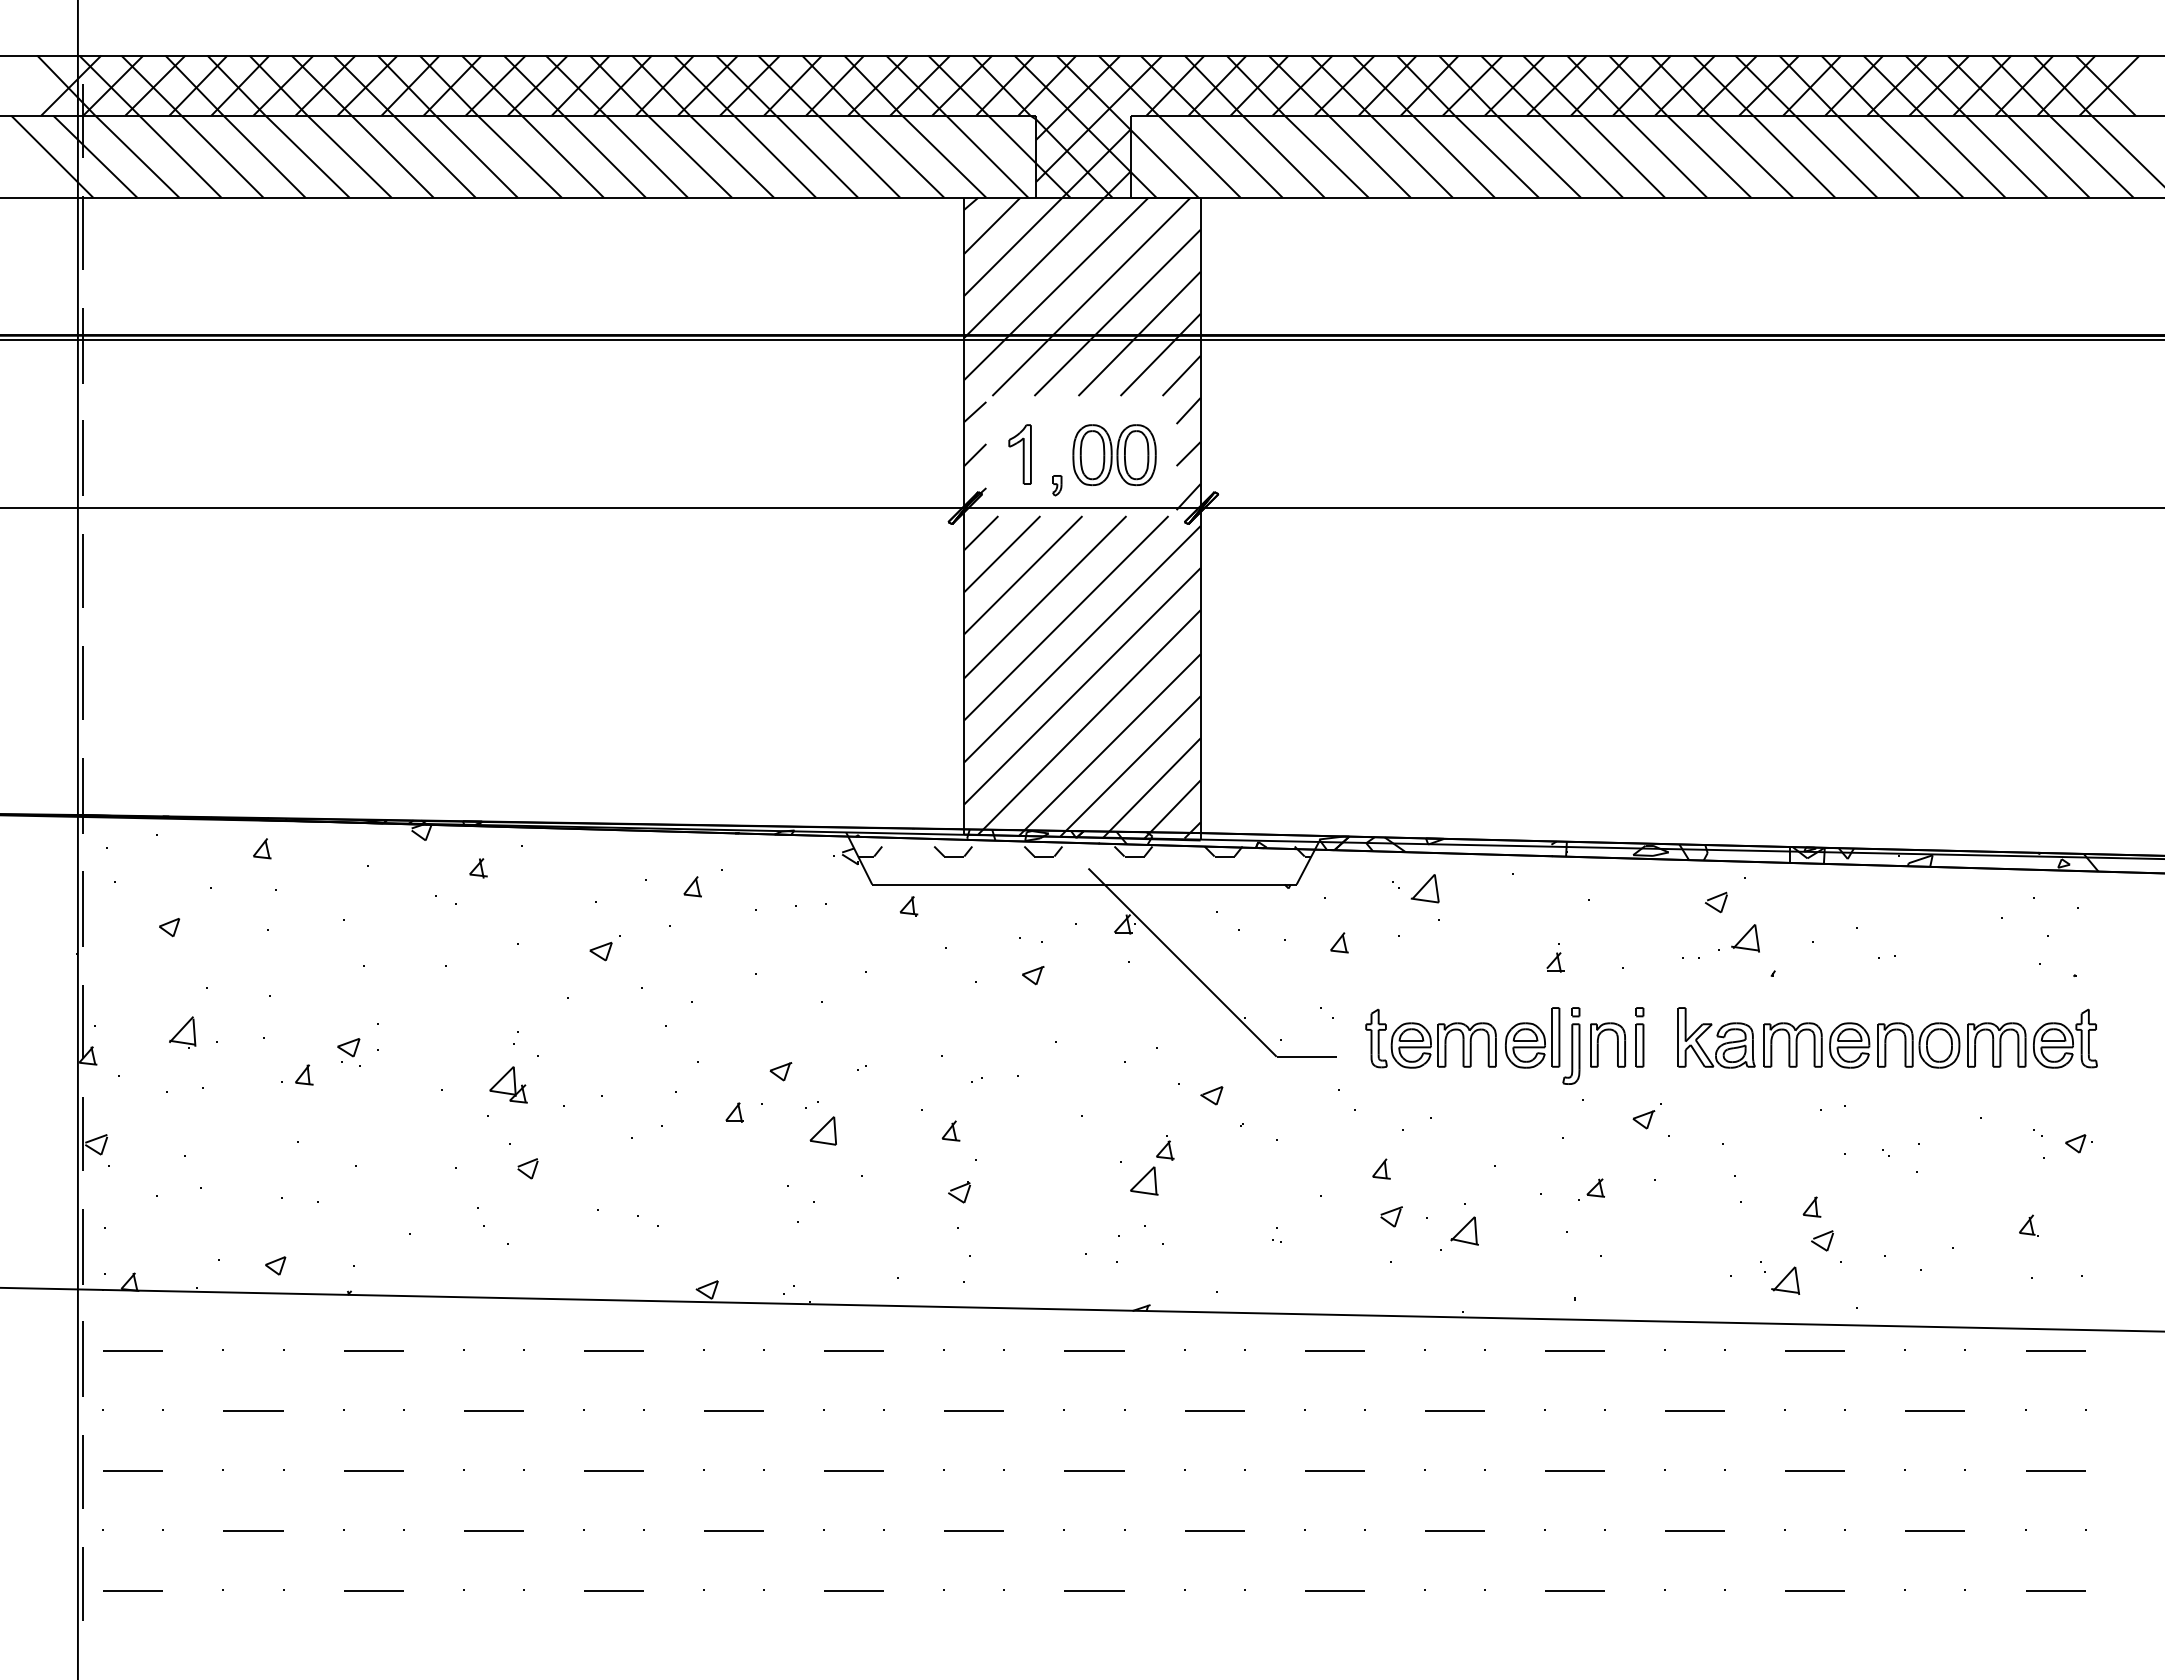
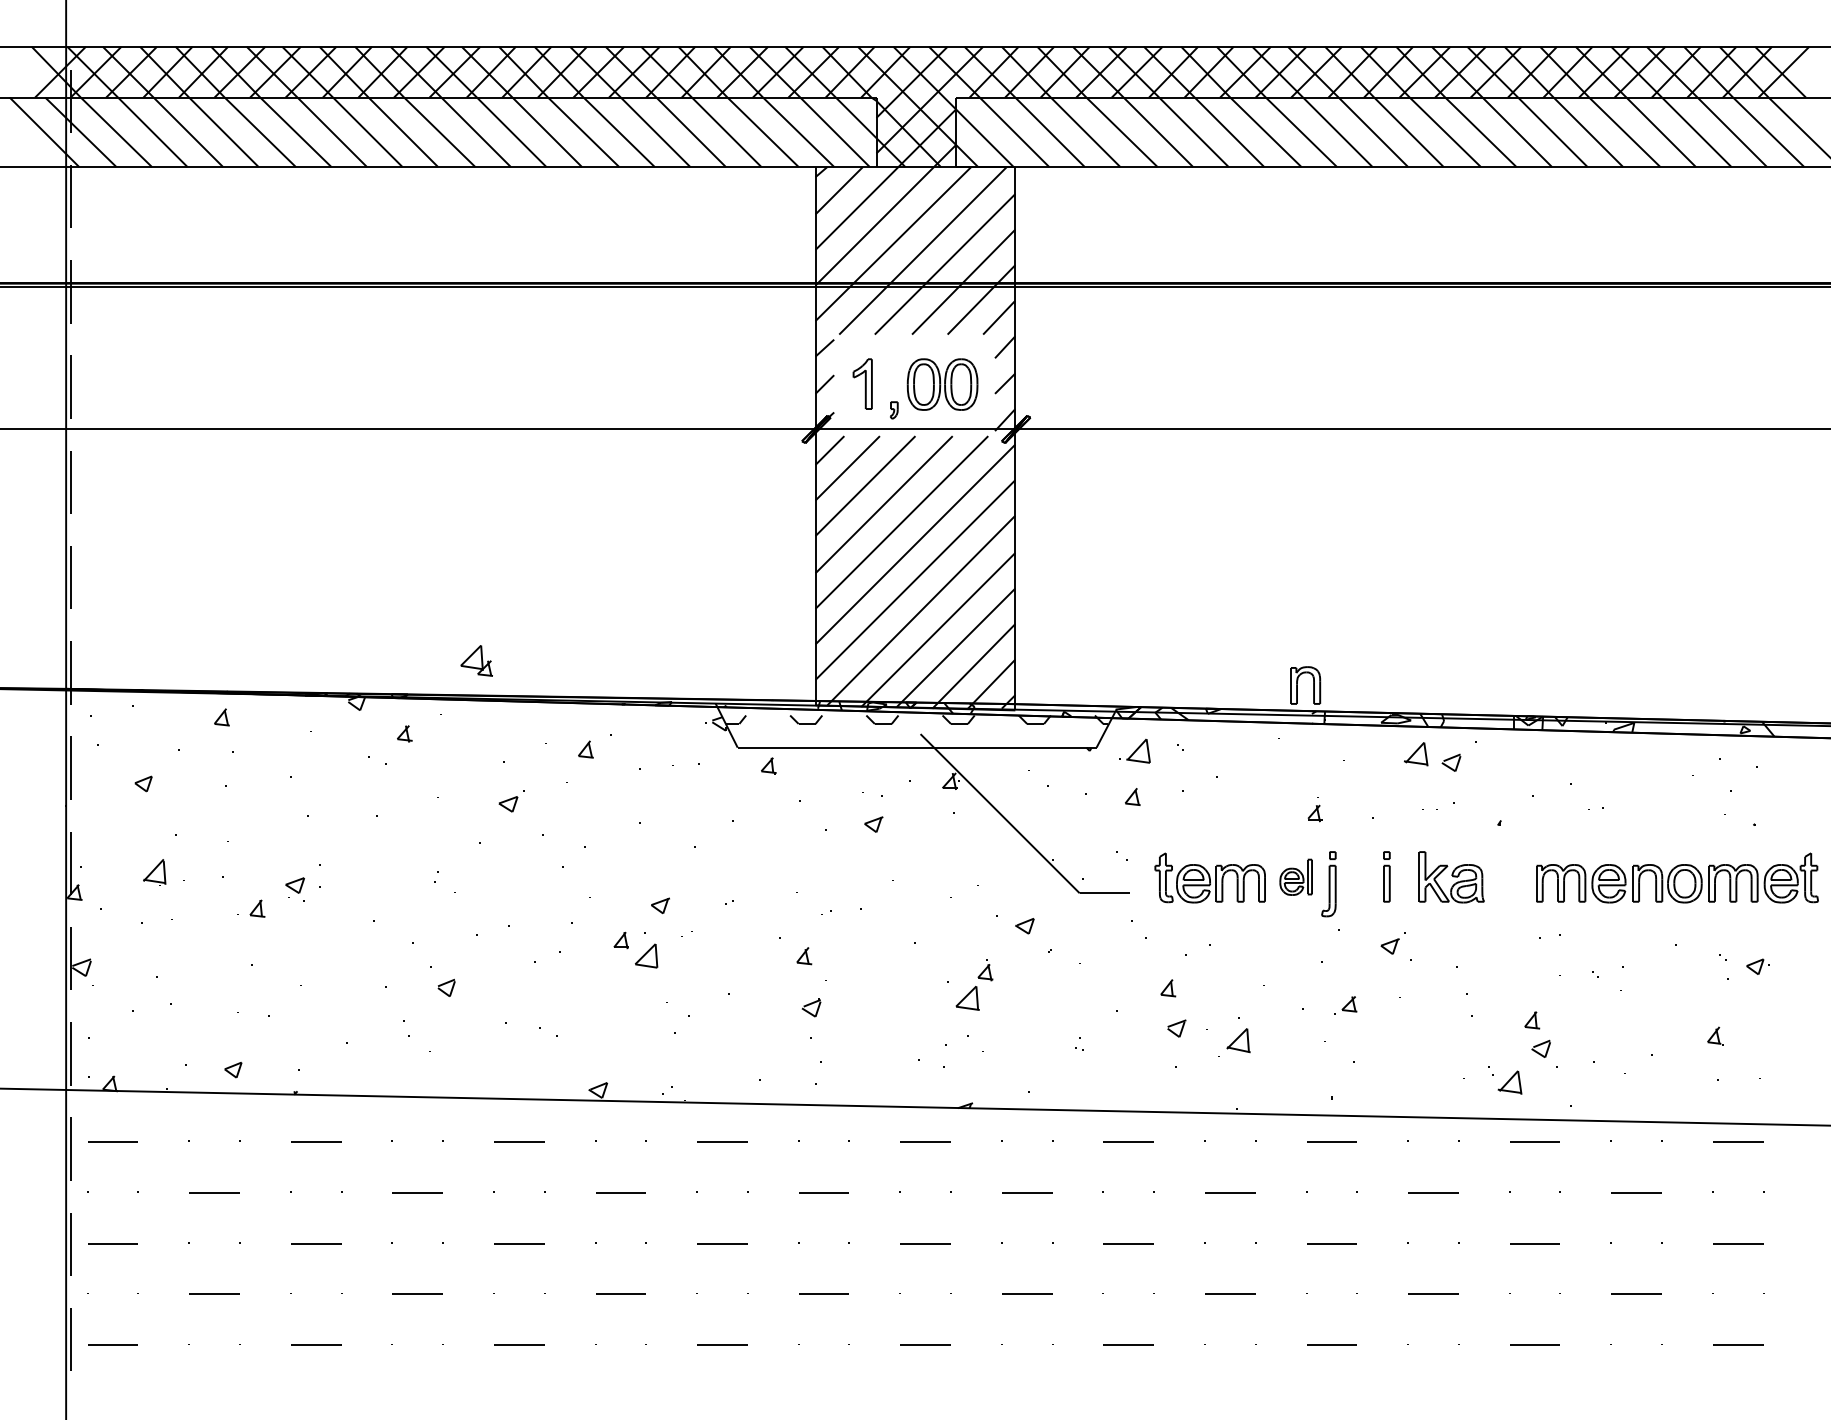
part: (1424, 888) -> (1137, 751), moved
part: (1745, 938) -> (1416, 754), moved
part: (1532, 1037) -> (1295, 876), size x0.7
part: (1930, 1038) -> (1677, 877), moved
part: (1598, 1044) -> (1297, 685), moved
part: (508, 1084) -> (476, 660), moved
part: (822, 1130) -> (645, 955), moved

